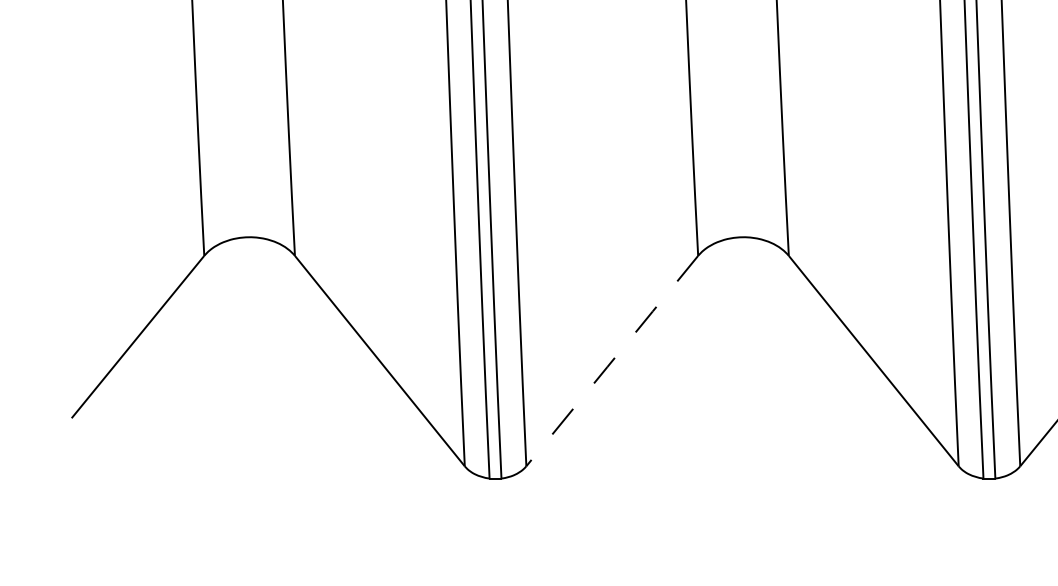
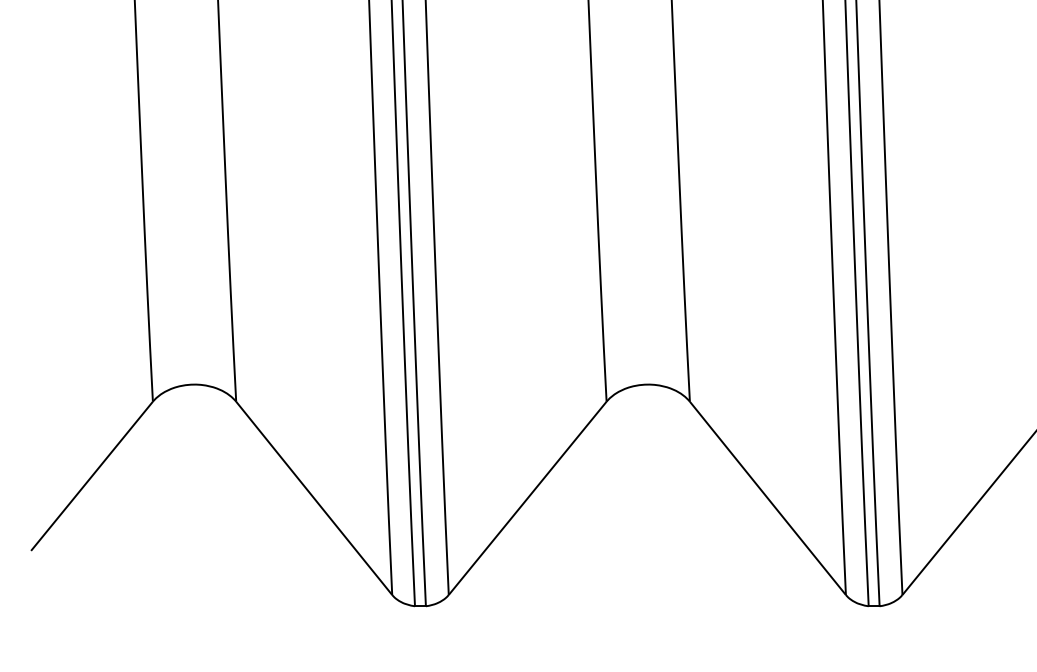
line: (612, 361) -> (527, 498), dashed -> solid

